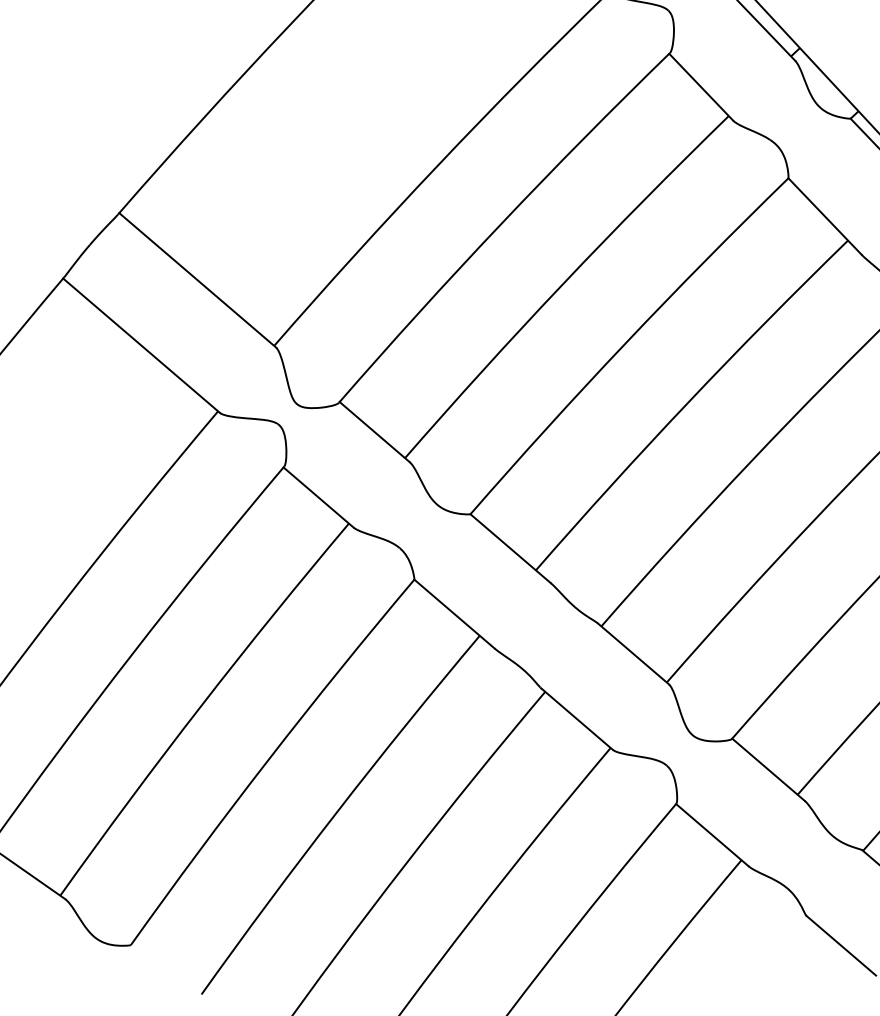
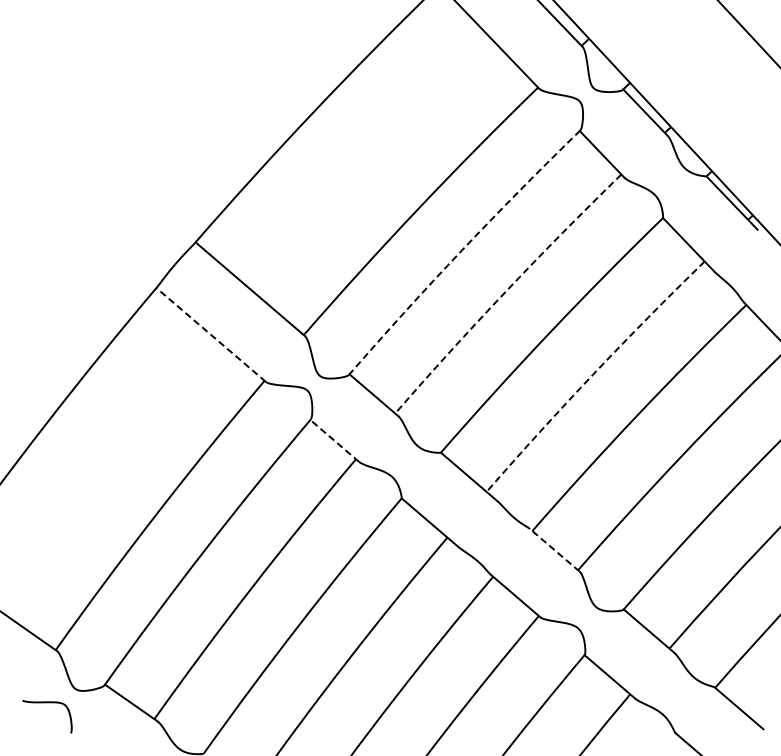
arc: (501, 224) -> (462, 250), solid -> dashed
arc: (562, 283) -> (505, 291), solid -> dashed
line: (140, 345) -> (210, 334), solid -> dashed
arc: (688, 402) -> (593, 374), solid -> dashed
line: (318, 496) -> (334, 440), solid -> dashed
line: (633, 654) -> (554, 550), solid -> dashed

